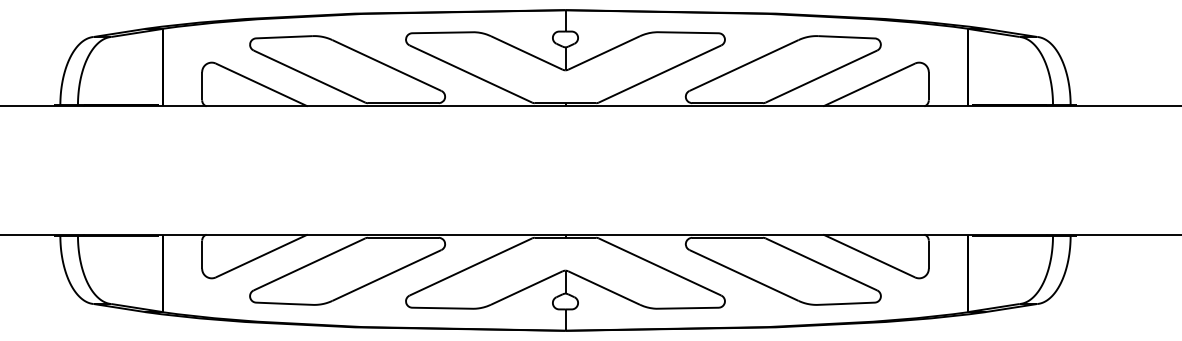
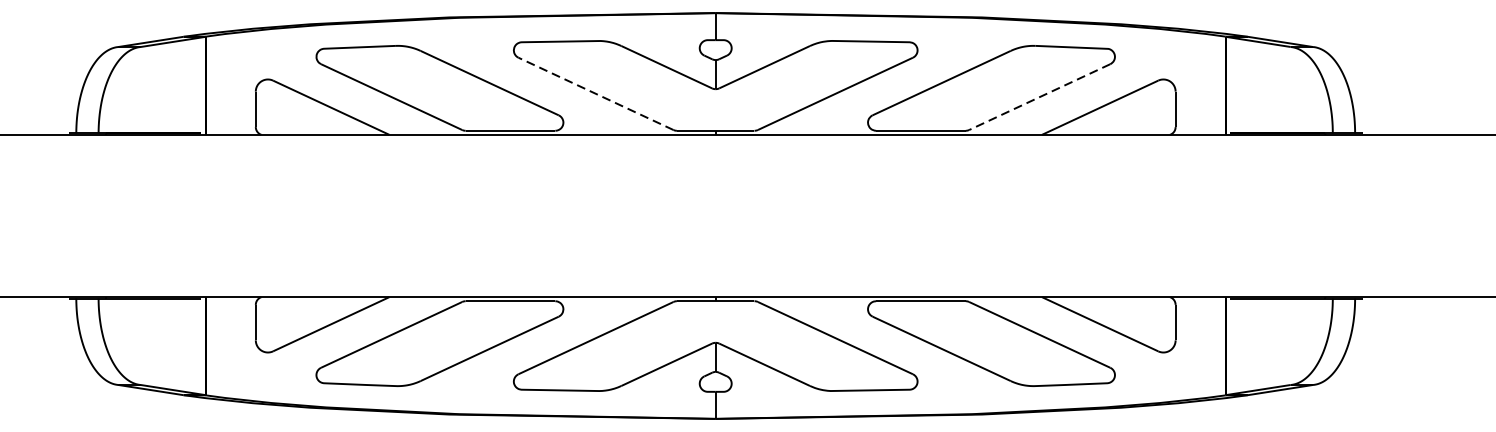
line: (470, 74) -> (595, 94), solid -> dashed
line: (821, 76) -> (1039, 97), solid -> dashed

